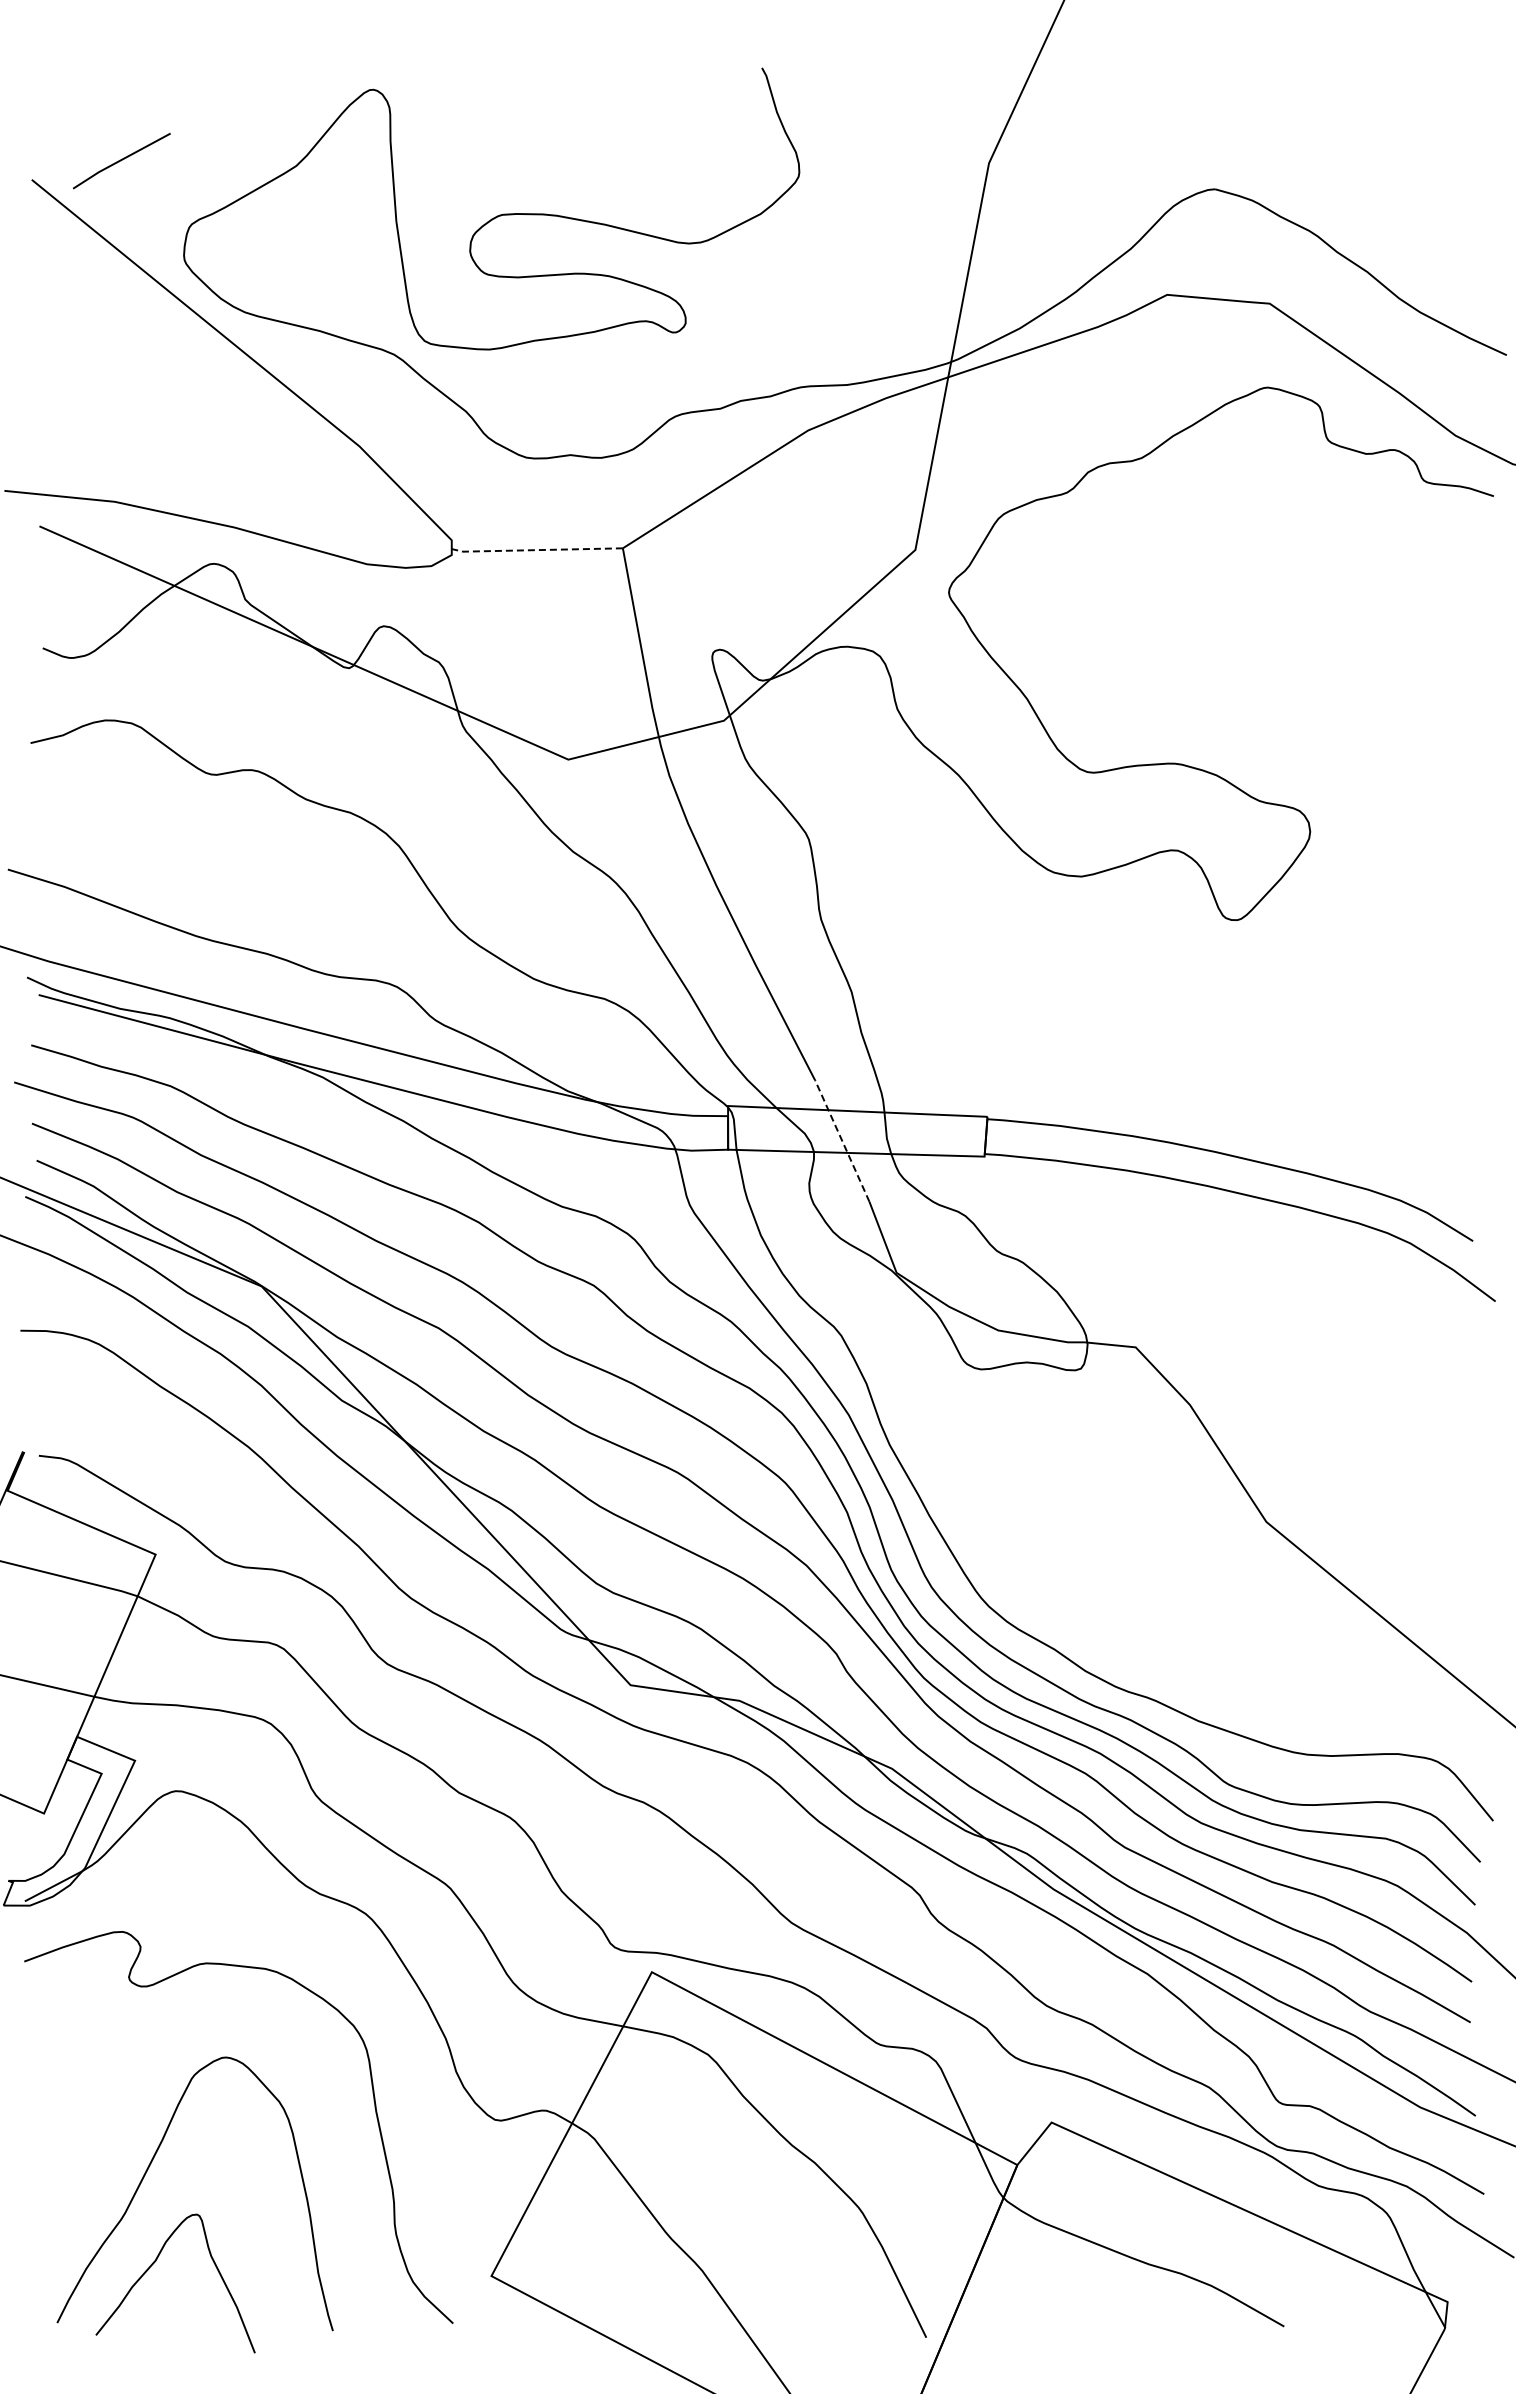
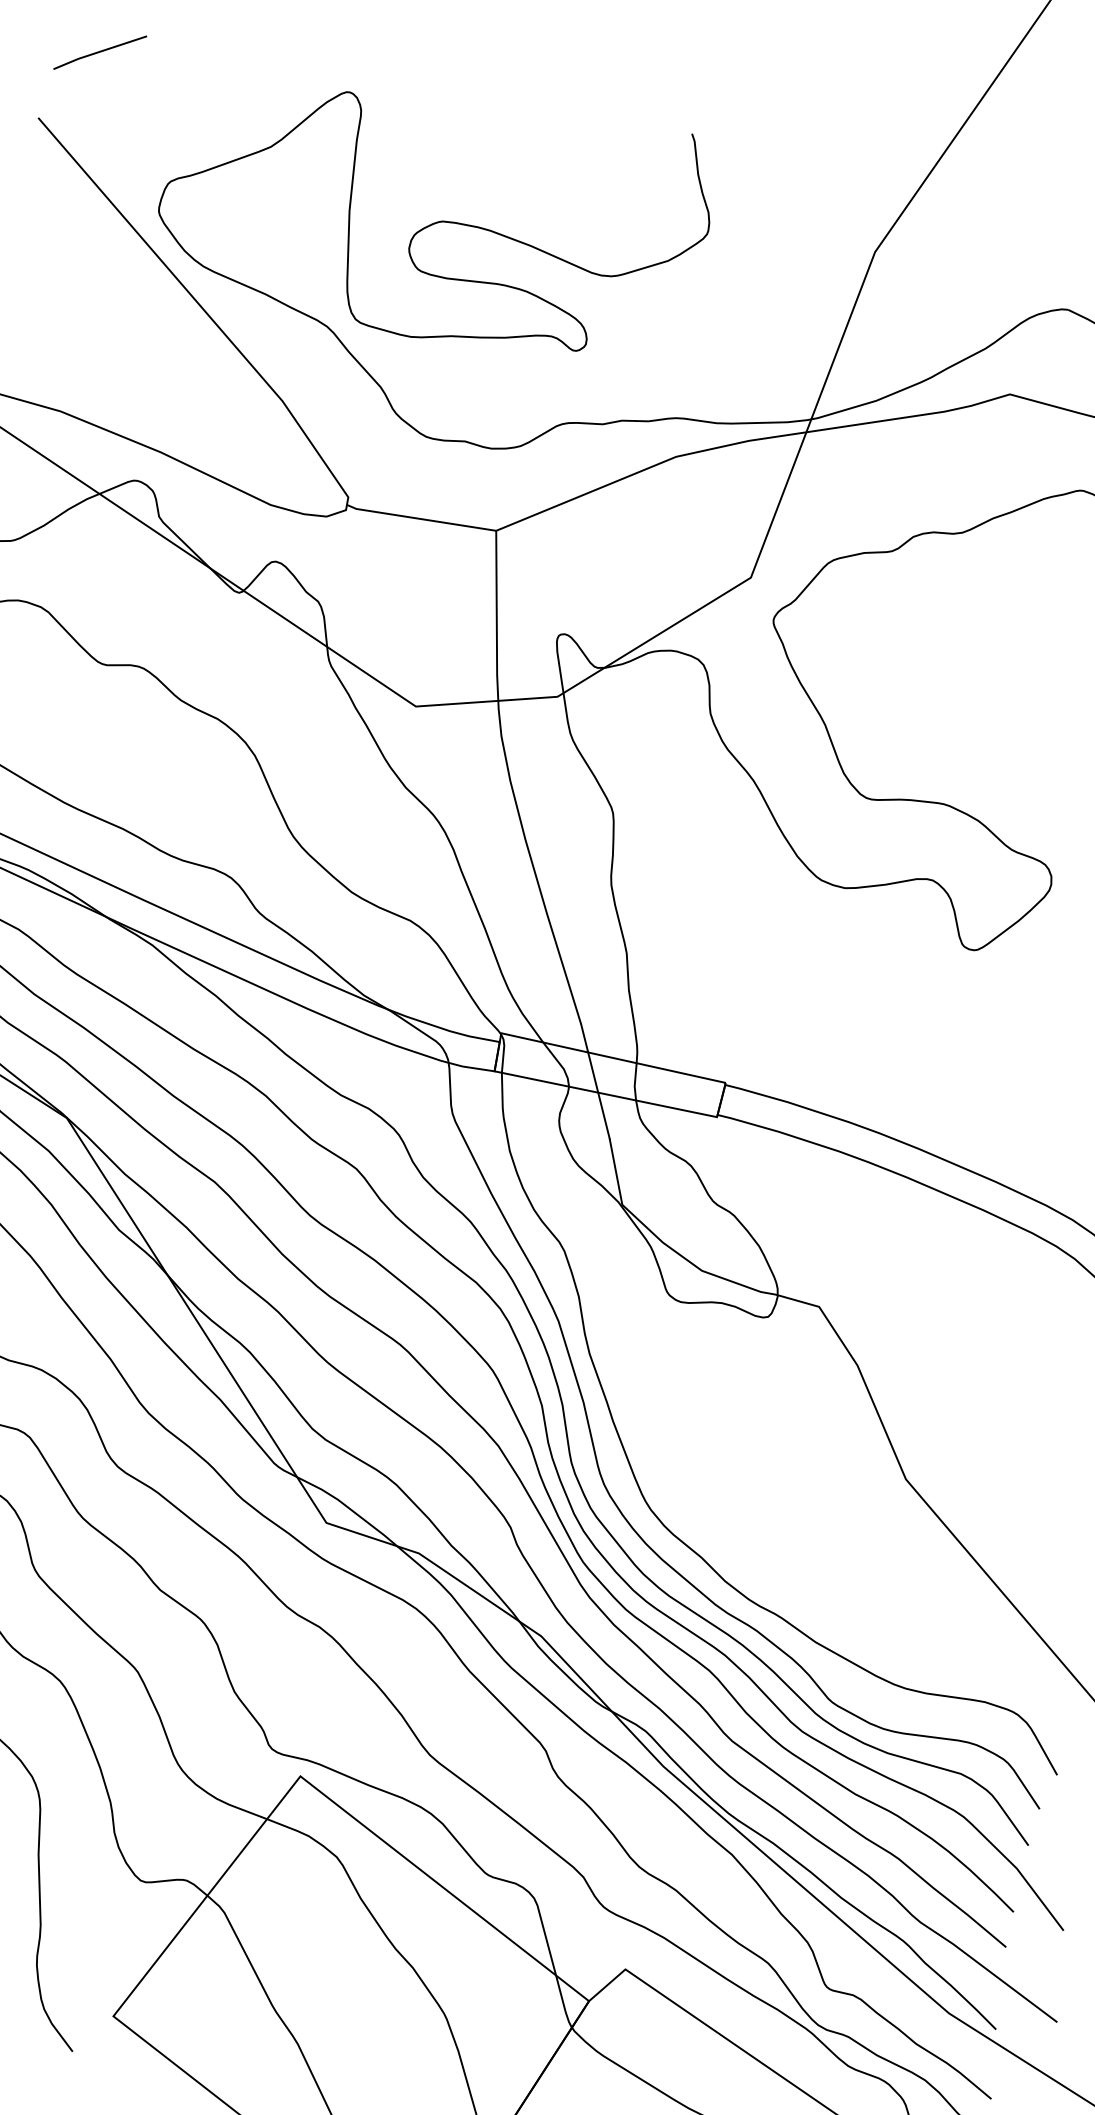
line: (121, 161) -> (99, 53), moved
line: (535, 550) -> (419, 519), dashed -> solid
line: (842, 1141) -> (595, 1081), dashed -> solid

